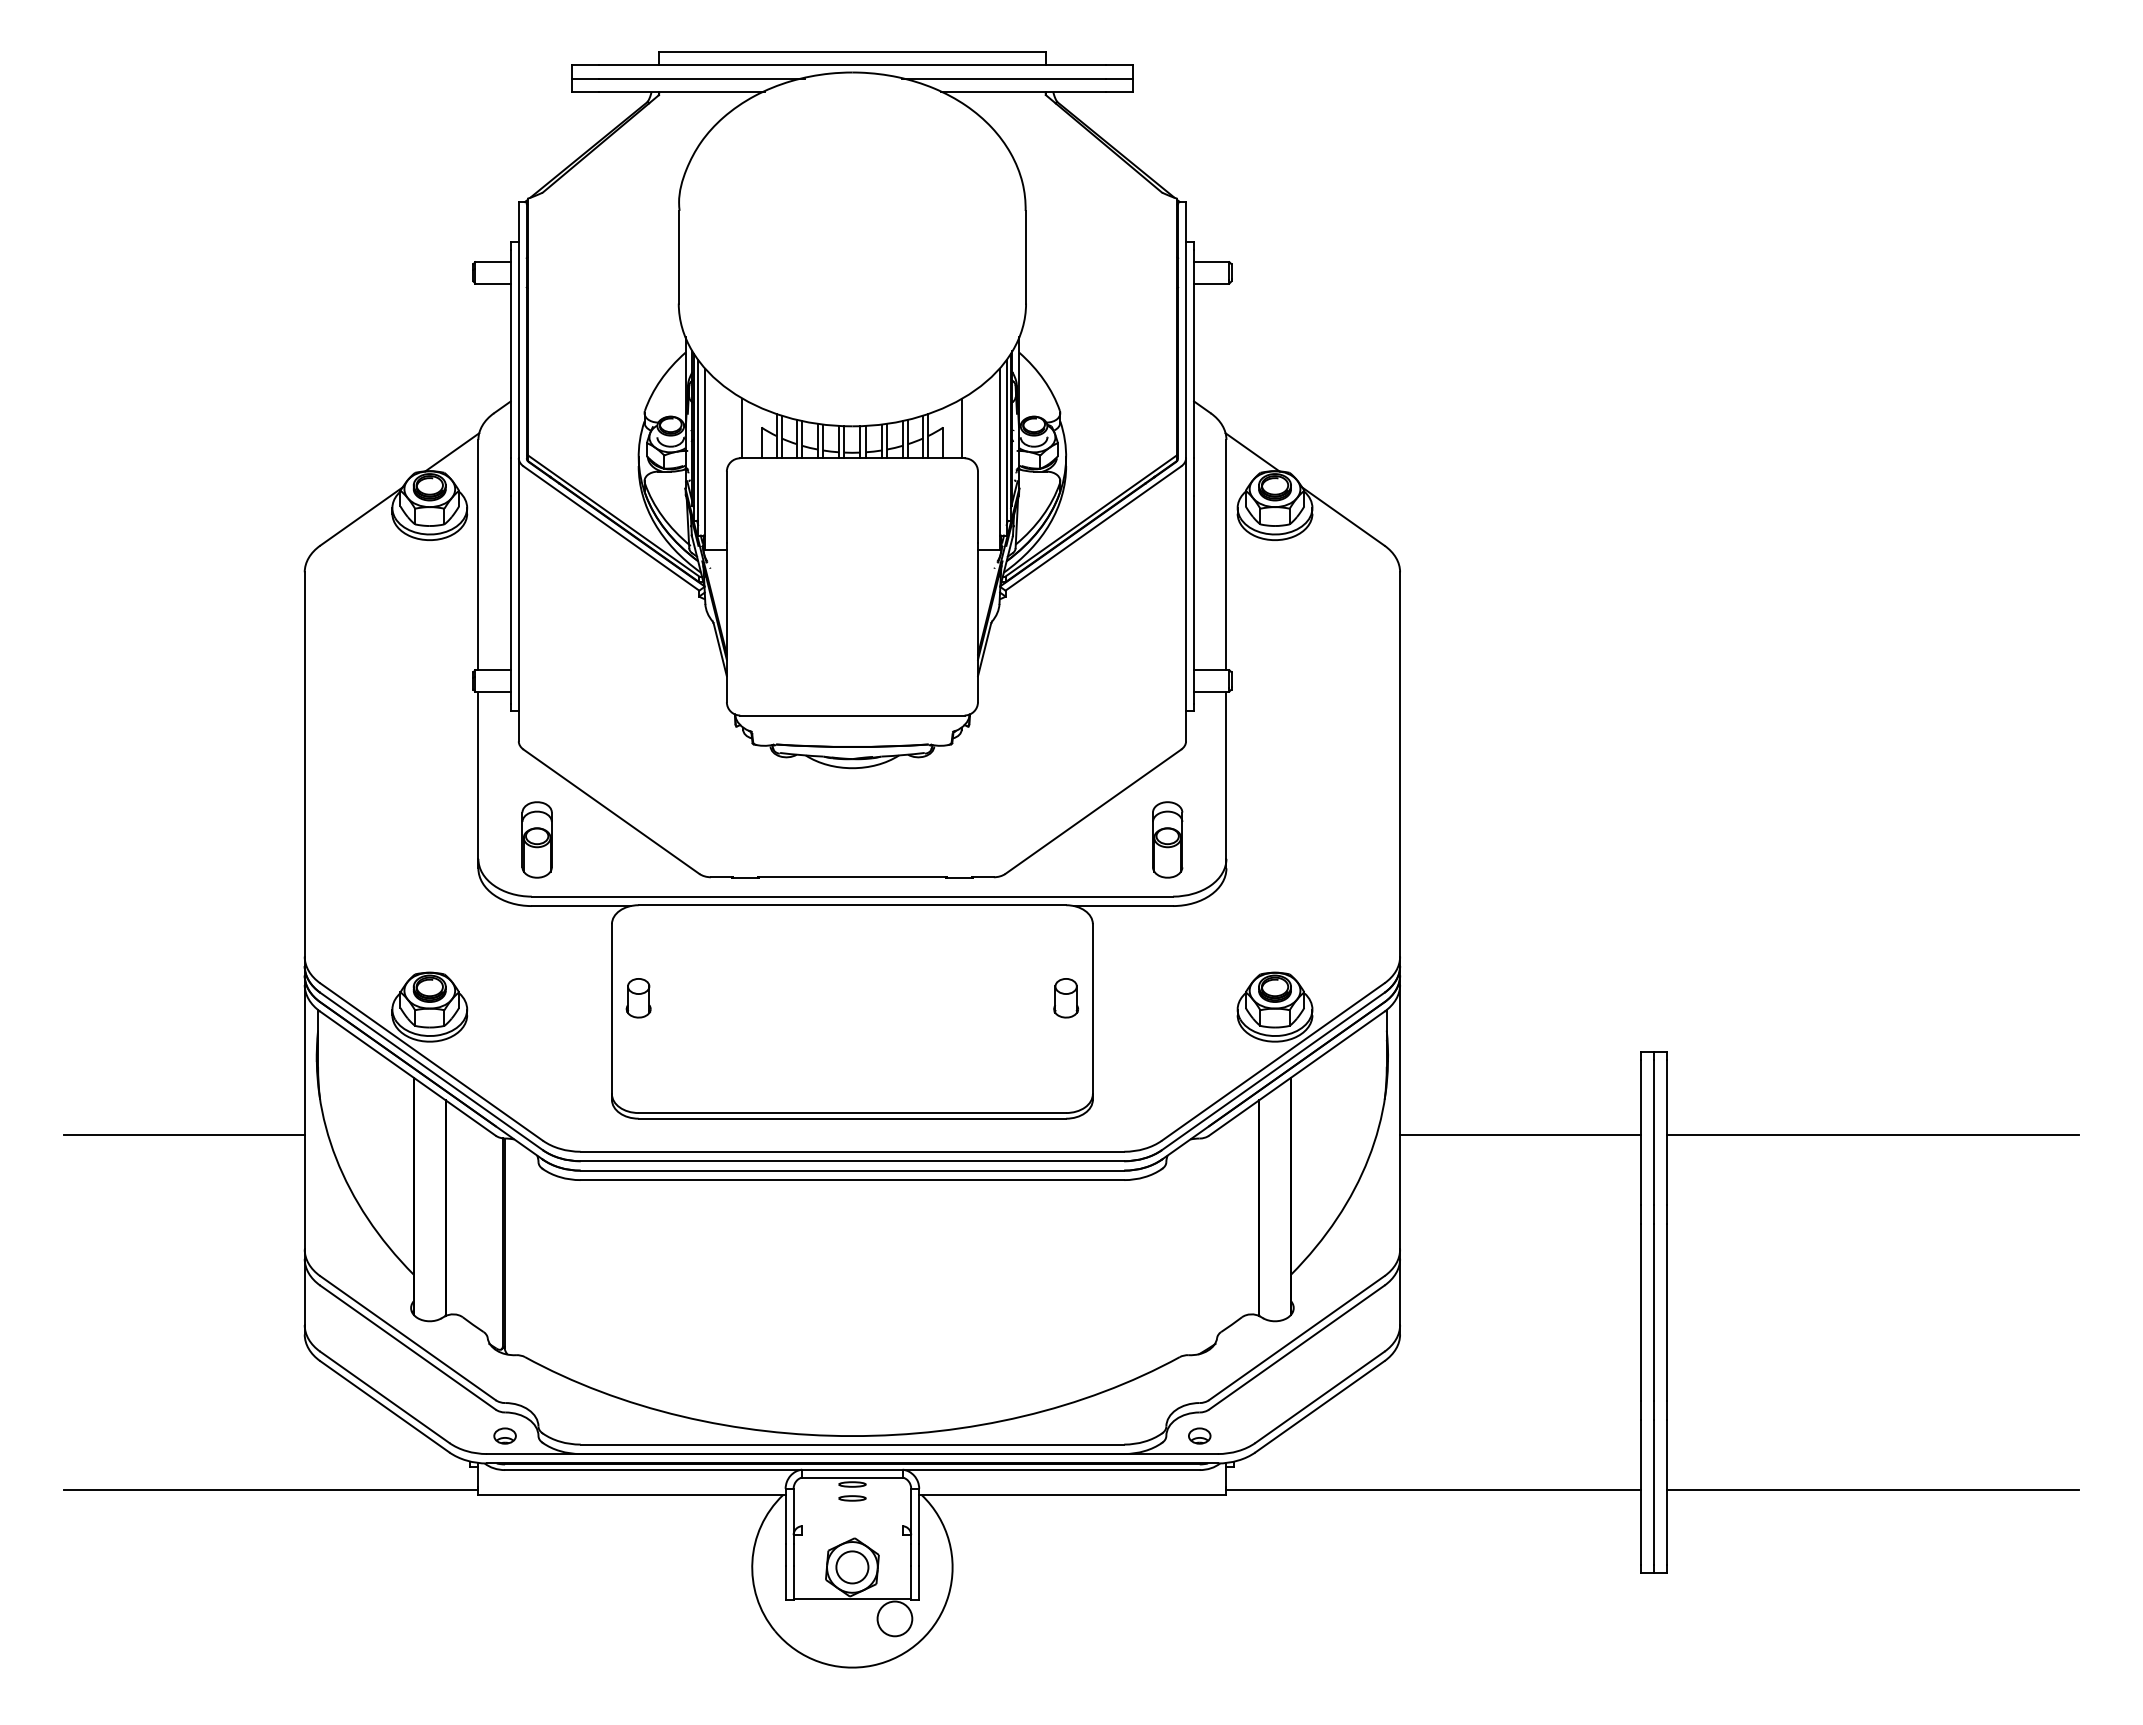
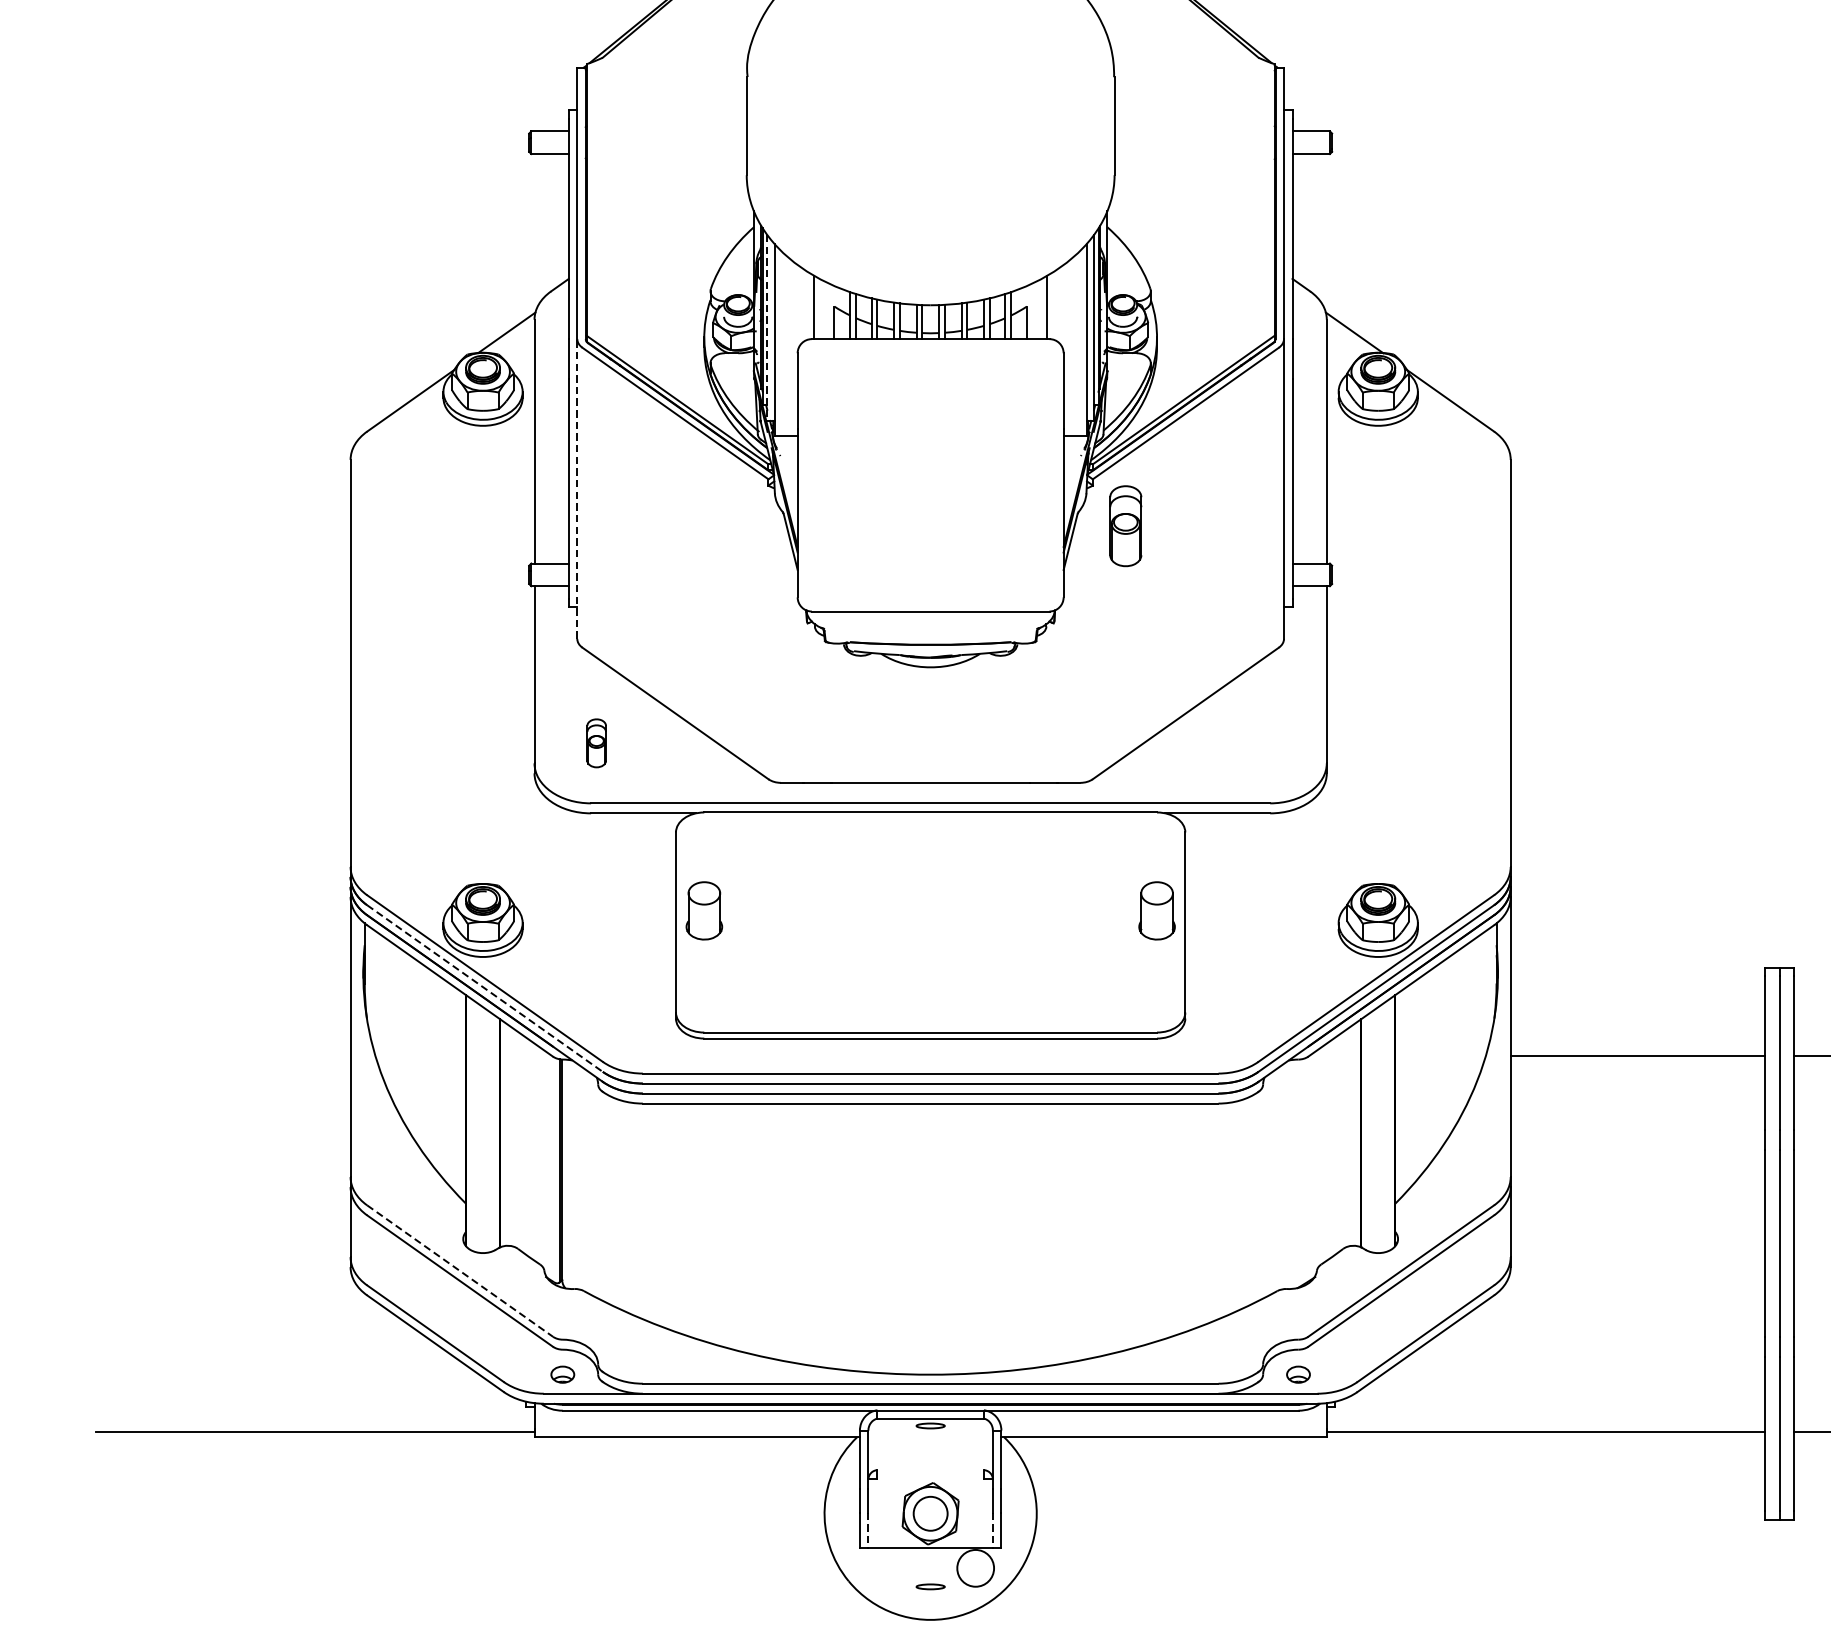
line: (698, 447) -> (767, 327), solid -> dashed
line: (518, 599) -> (577, 488), solid -> dashed
part: (536, 839) -> (596, 742), size x0.6
part: (1167, 839) -> (1125, 525), moved
part: (638, 998) -> (704, 911), size x1.4
part: (1065, 998) -> (1156, 911), size x1.4
line: (432, 1071) -> (485, 988), solid -> dashed
line: (184, 1134) -> (223, 1055), removed
line: (408, 1338) -> (460, 1271), solid -> dashed
part: (852, 1498) -> (930, 1586), moved
line: (793, 1583) -> (868, 1530), solid -> dashed
line: (911, 1583) -> (993, 1530), solid -> dashed

